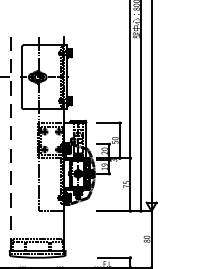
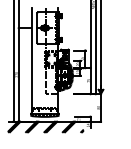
line: (10, 147) -> (31, 62), dashed -> solid

